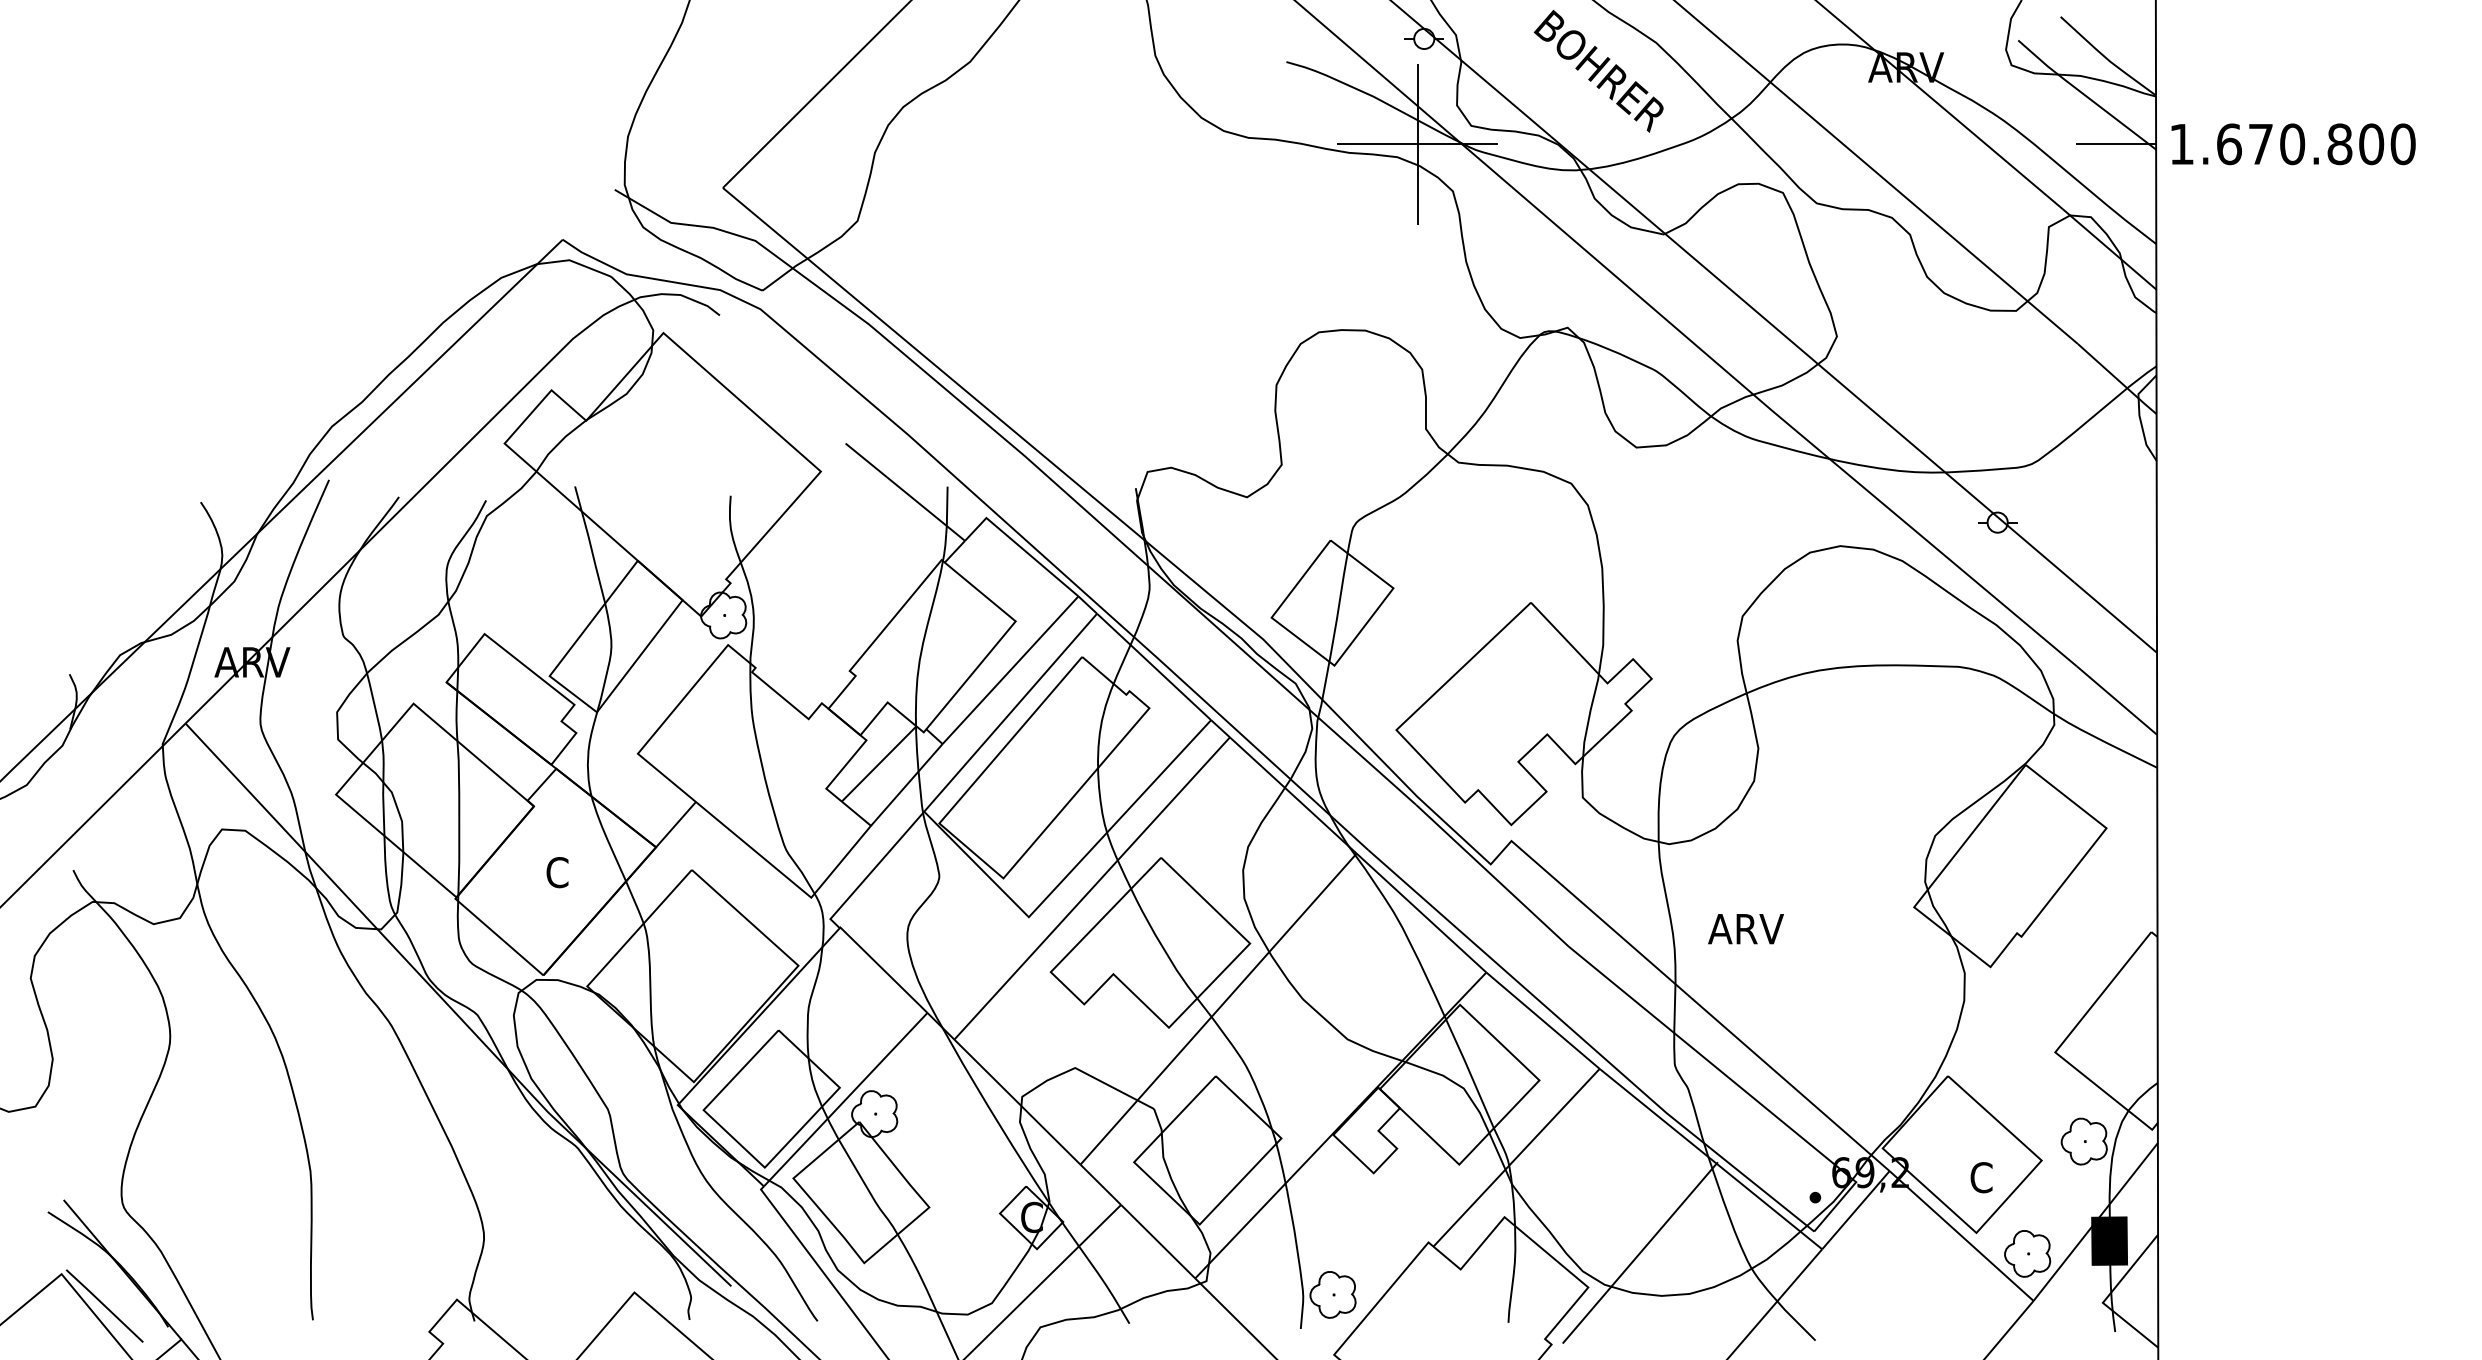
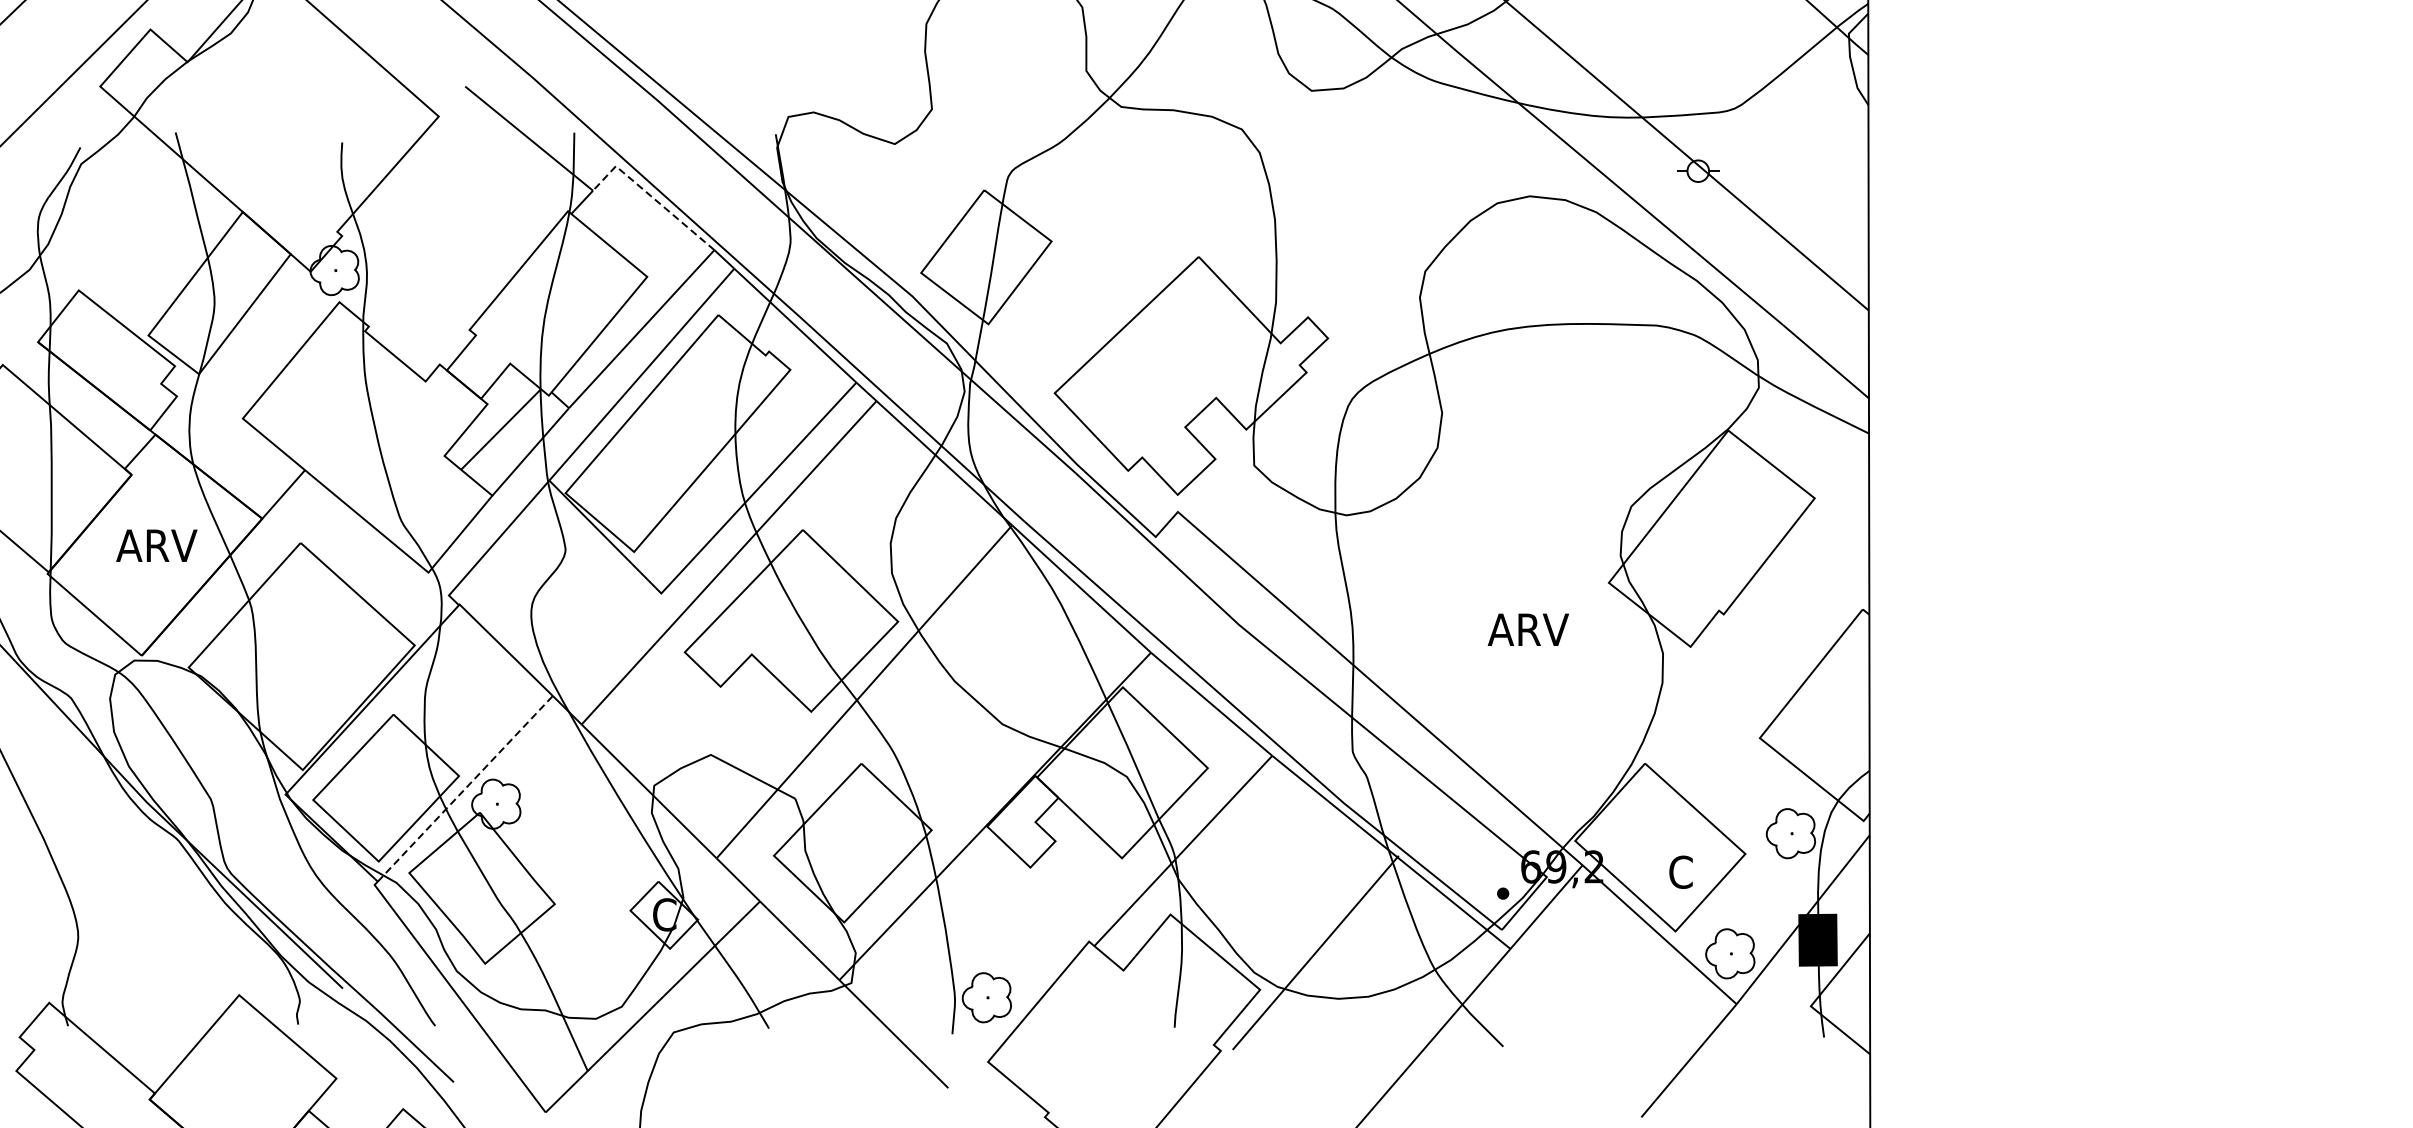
line: (1019, 546) -> (651, 196), solid -> dashed
text: (557, 872) -> (156, 545), C -> ARV
text: (1745, 929) -> (1527, 630), moved
line: (846, 1099) -> (466, 788), solid -> dashed

